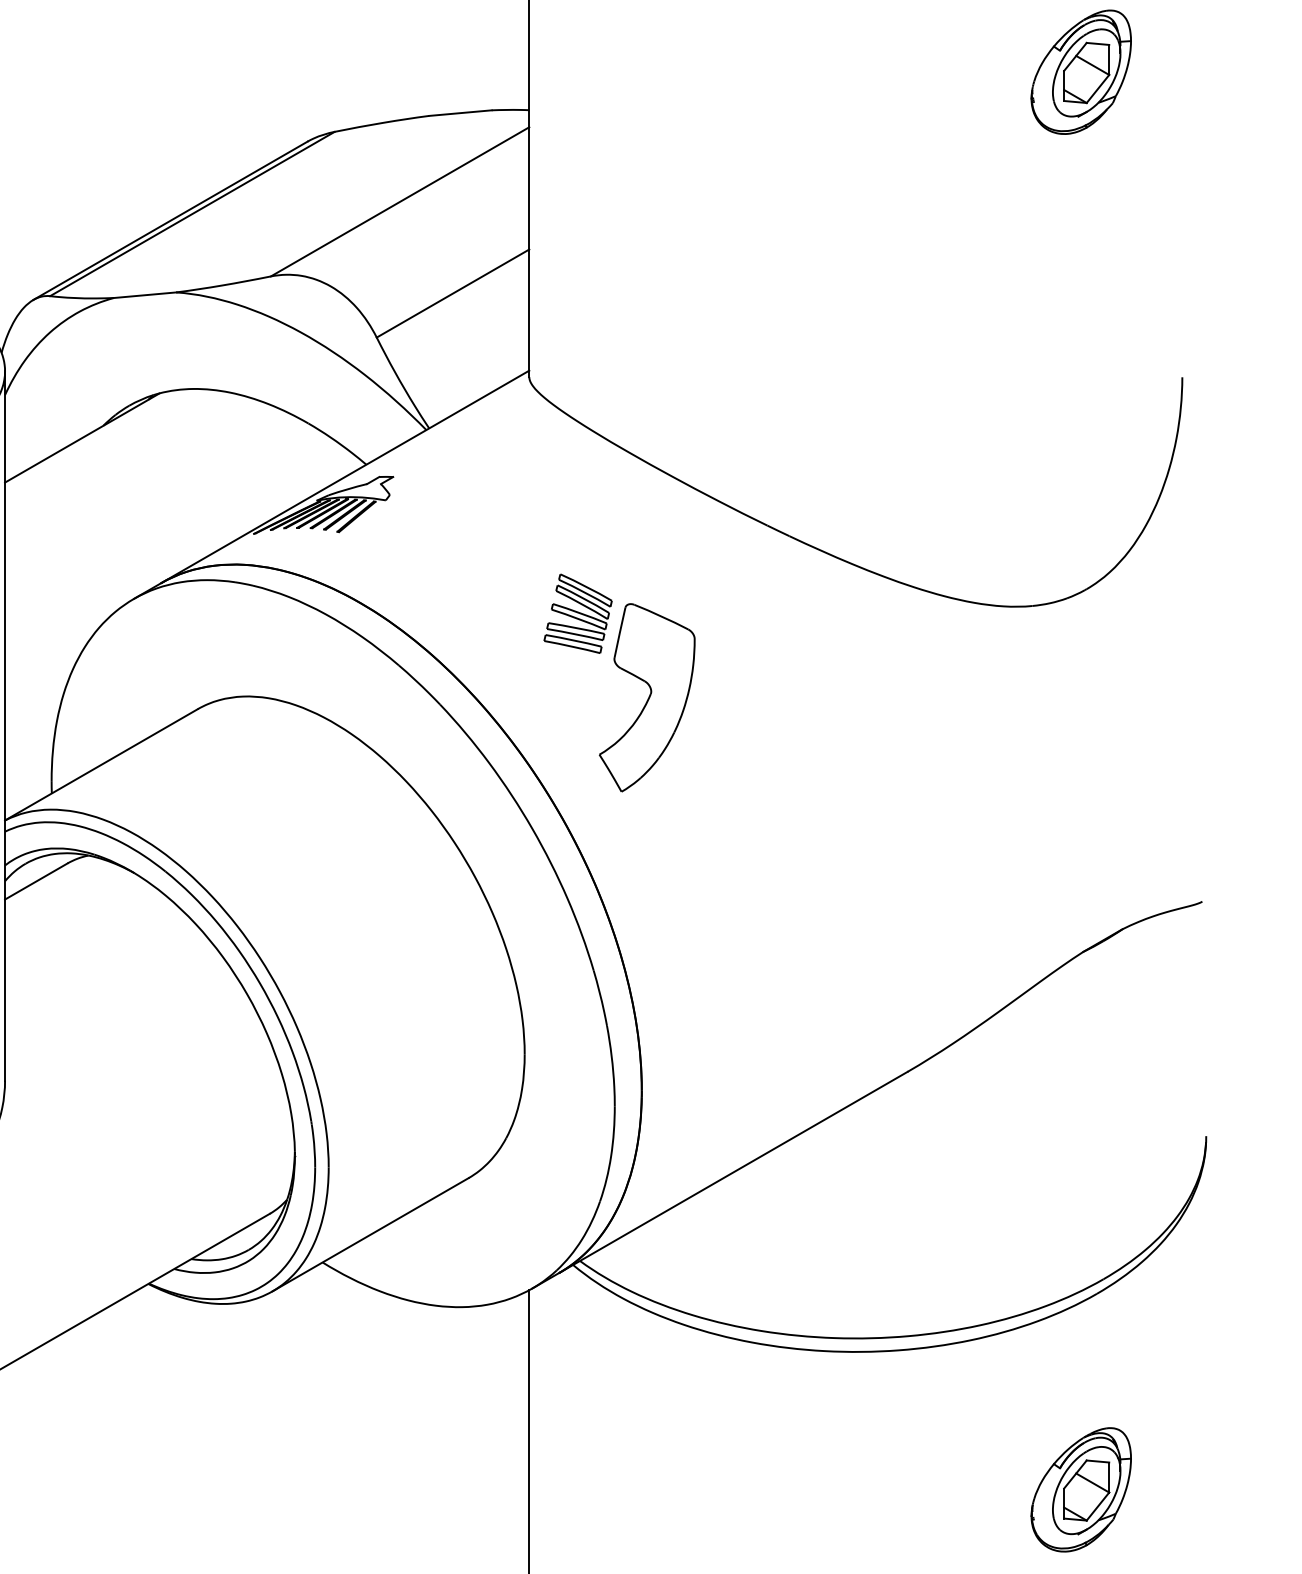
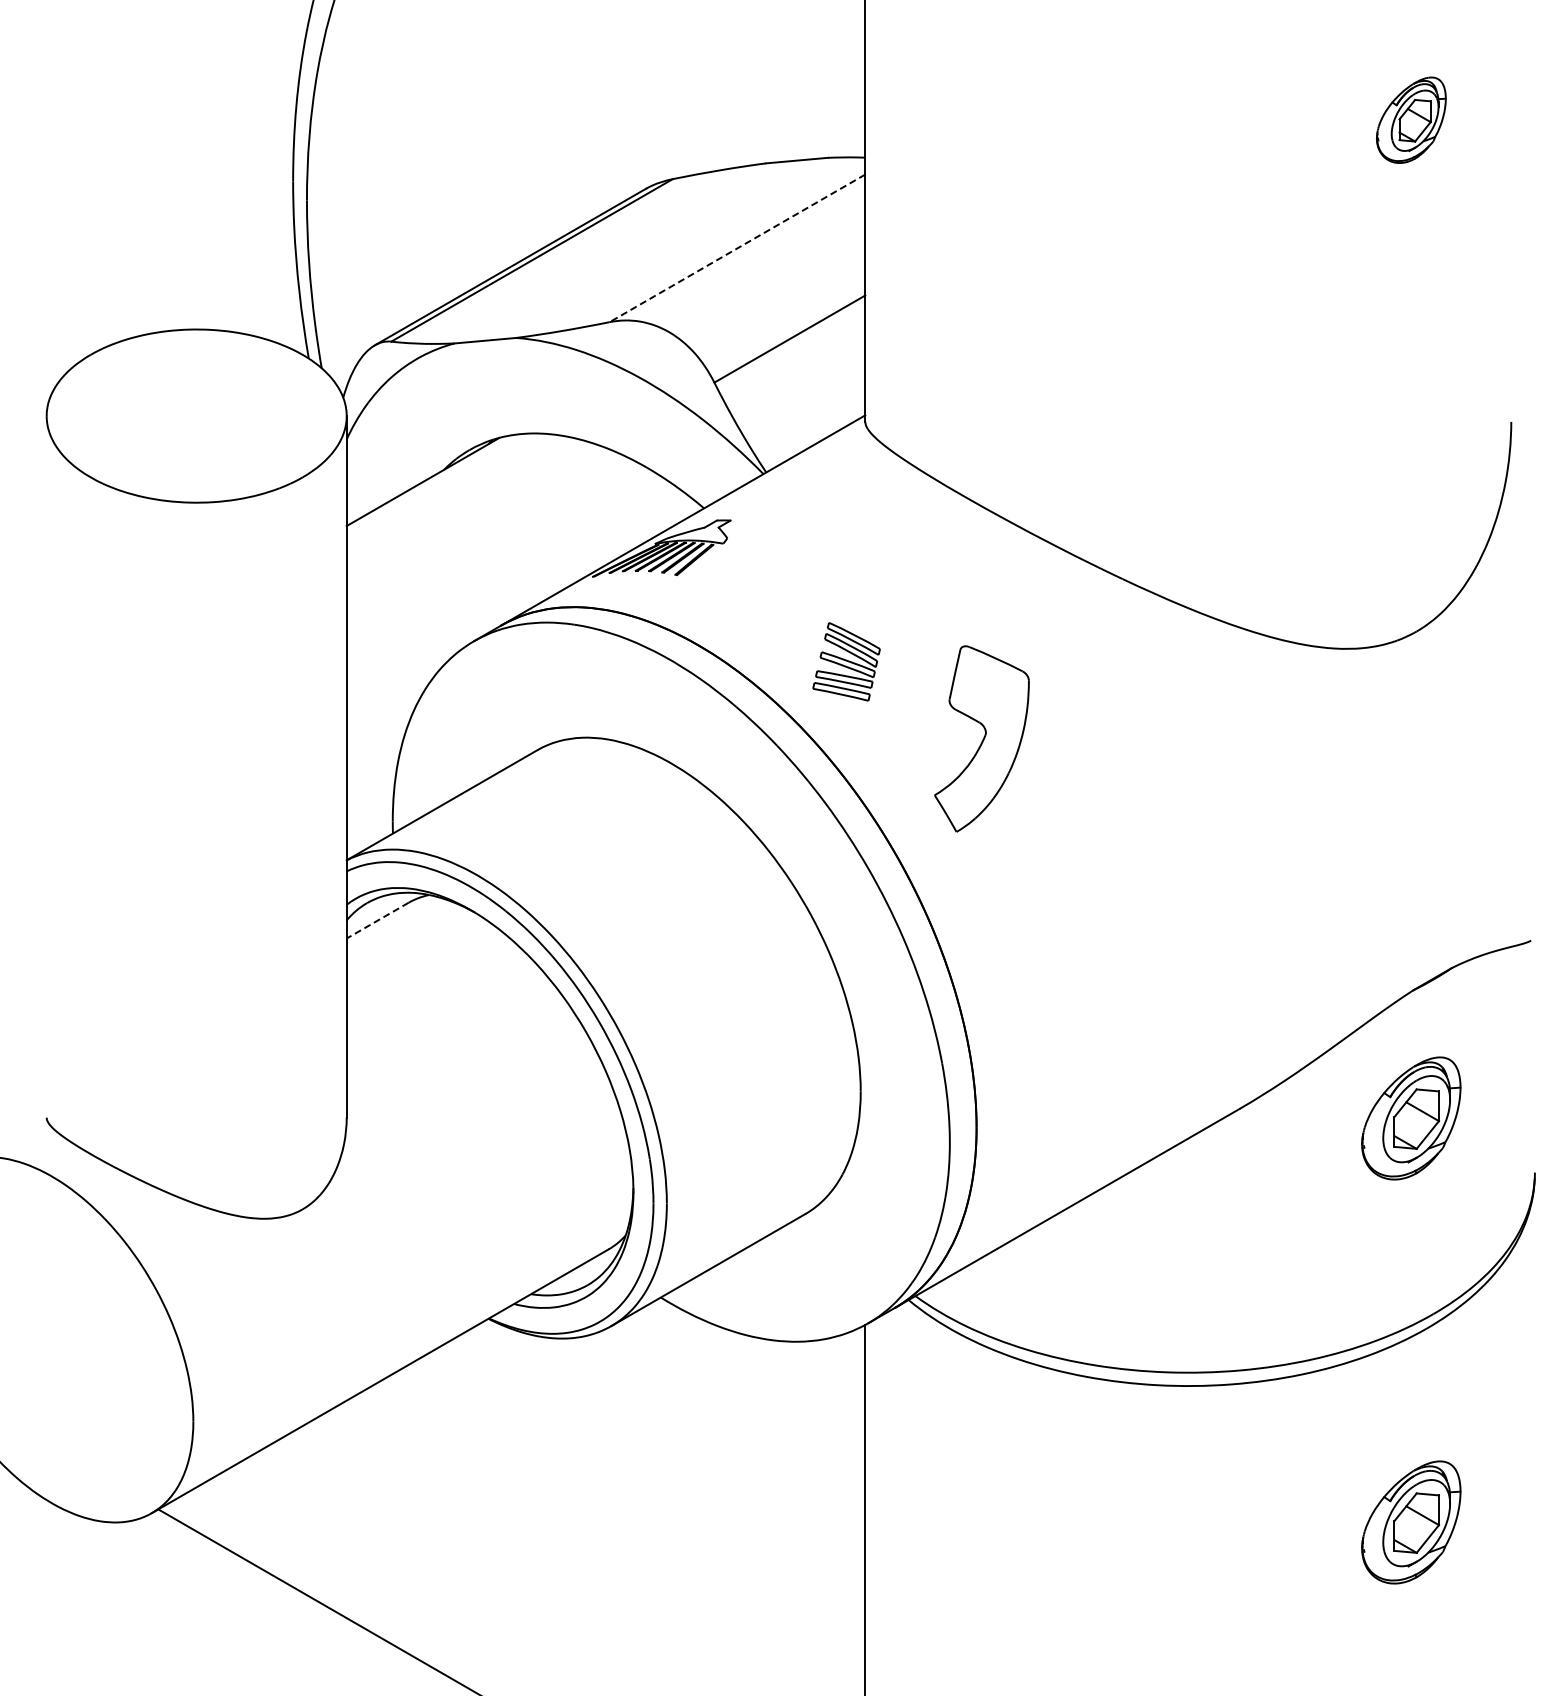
part: (1081, 72) -> (1411, 120), size x0.7
line: (400, 201) -> (737, 248), solid -> dashed
part: (578, 613) -> (846, 661), moved
line: (36, 881) -> (377, 920), solid -> dashed
part: (1081, 1081) -> (1411, 1118), added

